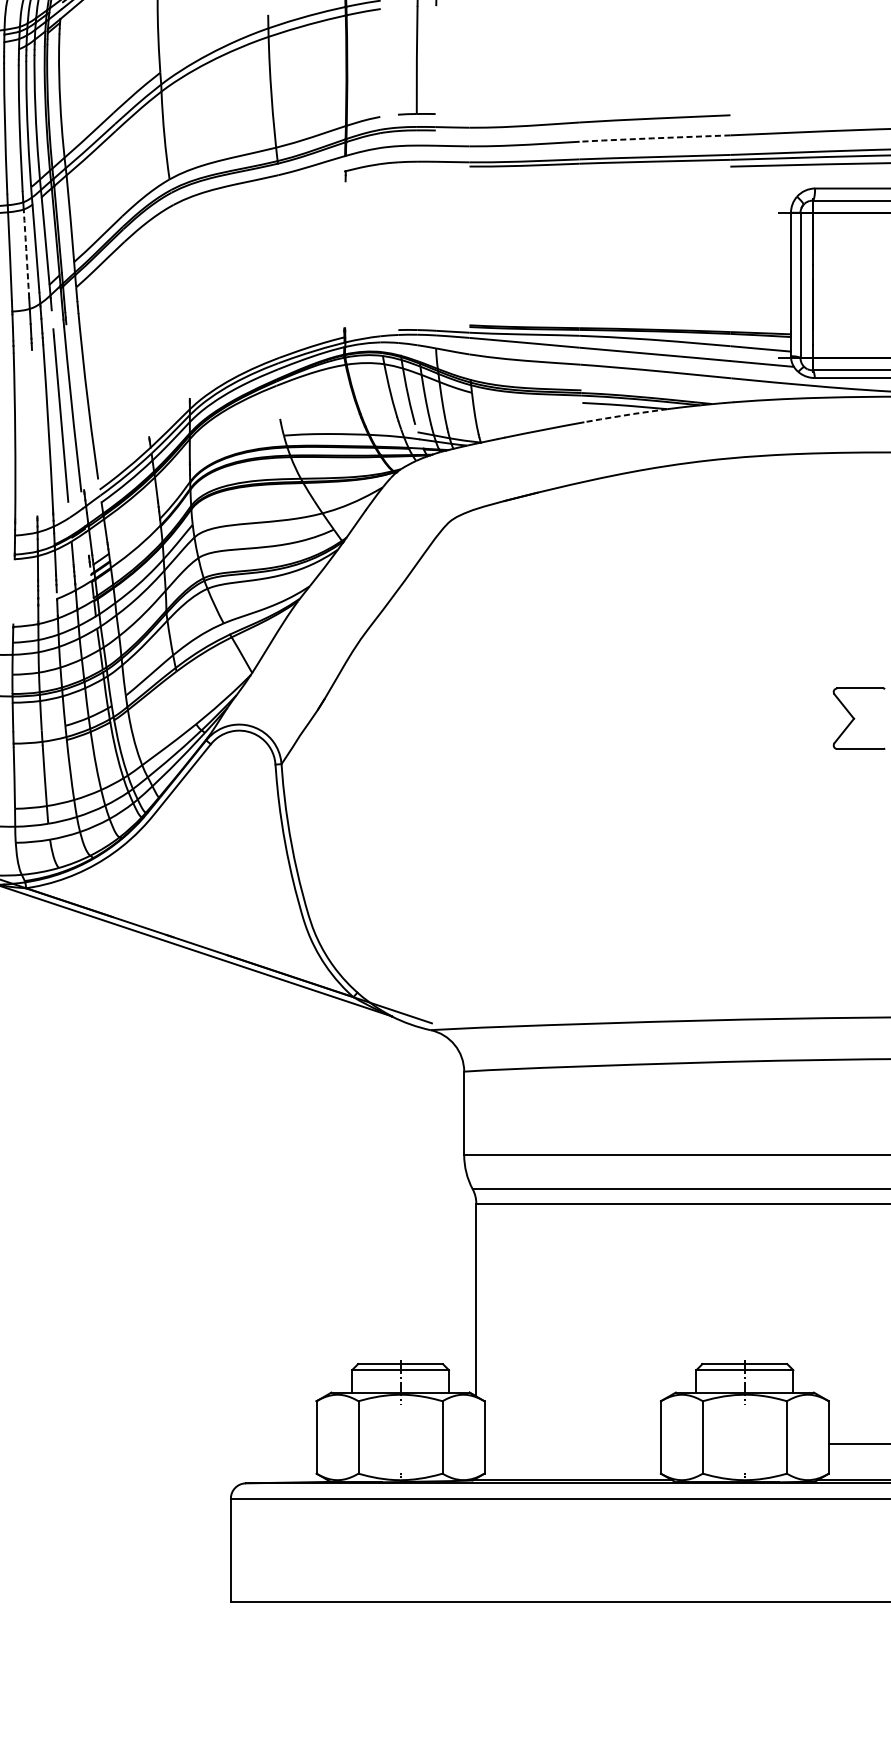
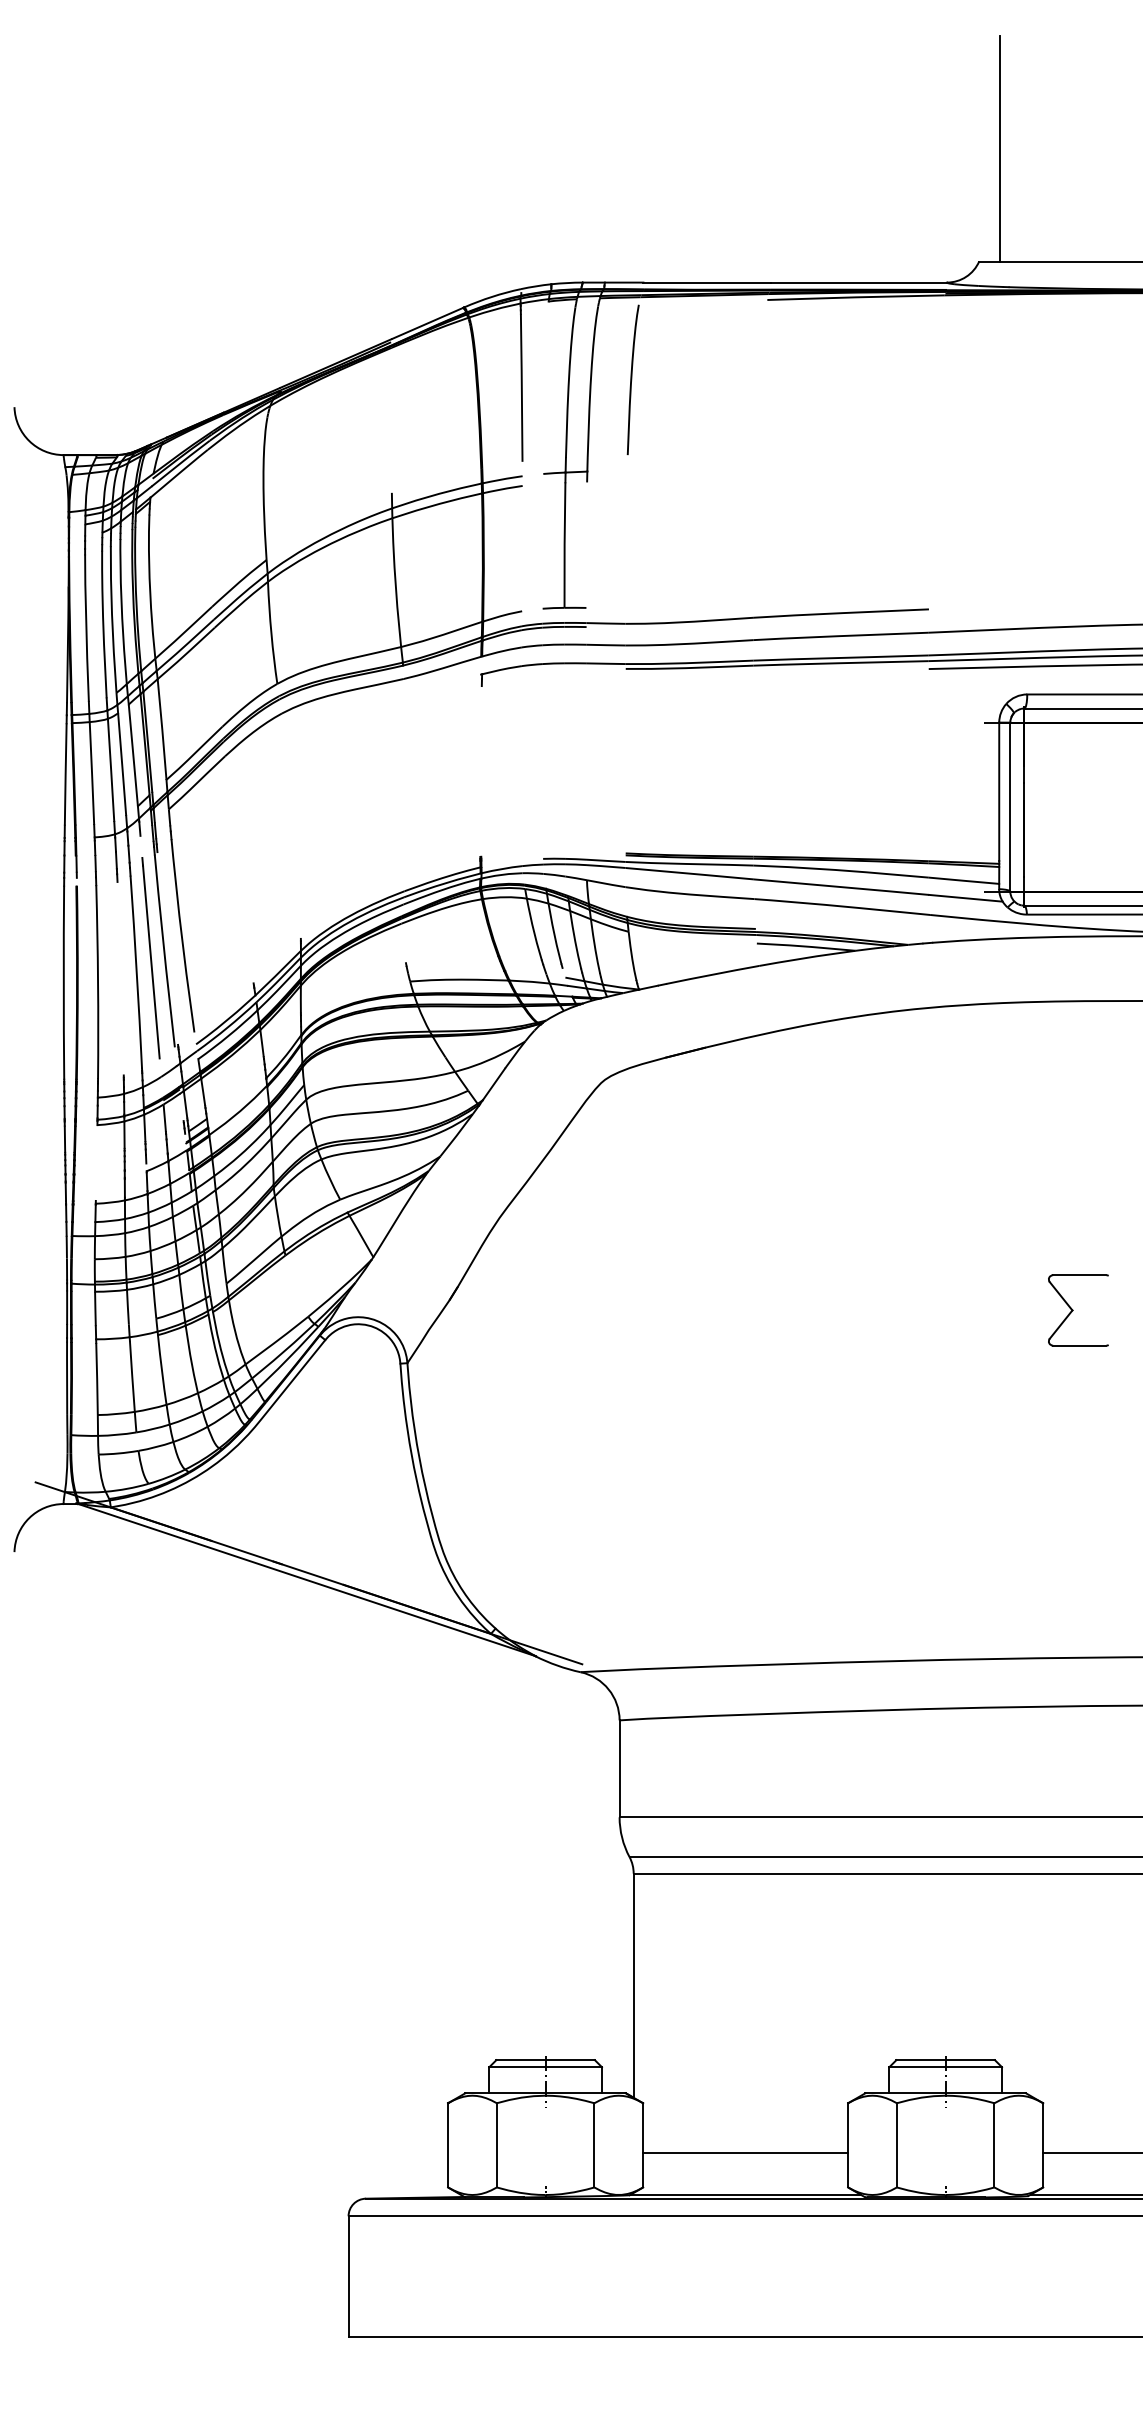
line: (652, 138) -> (838, 636), dashed -> solid
arc: (26, 253) -> (111, 770), dashed -> solid
line: (625, 414) -> (807, 957), dashed -> solid
line: (572, 1443) -> (745, 2152), added

